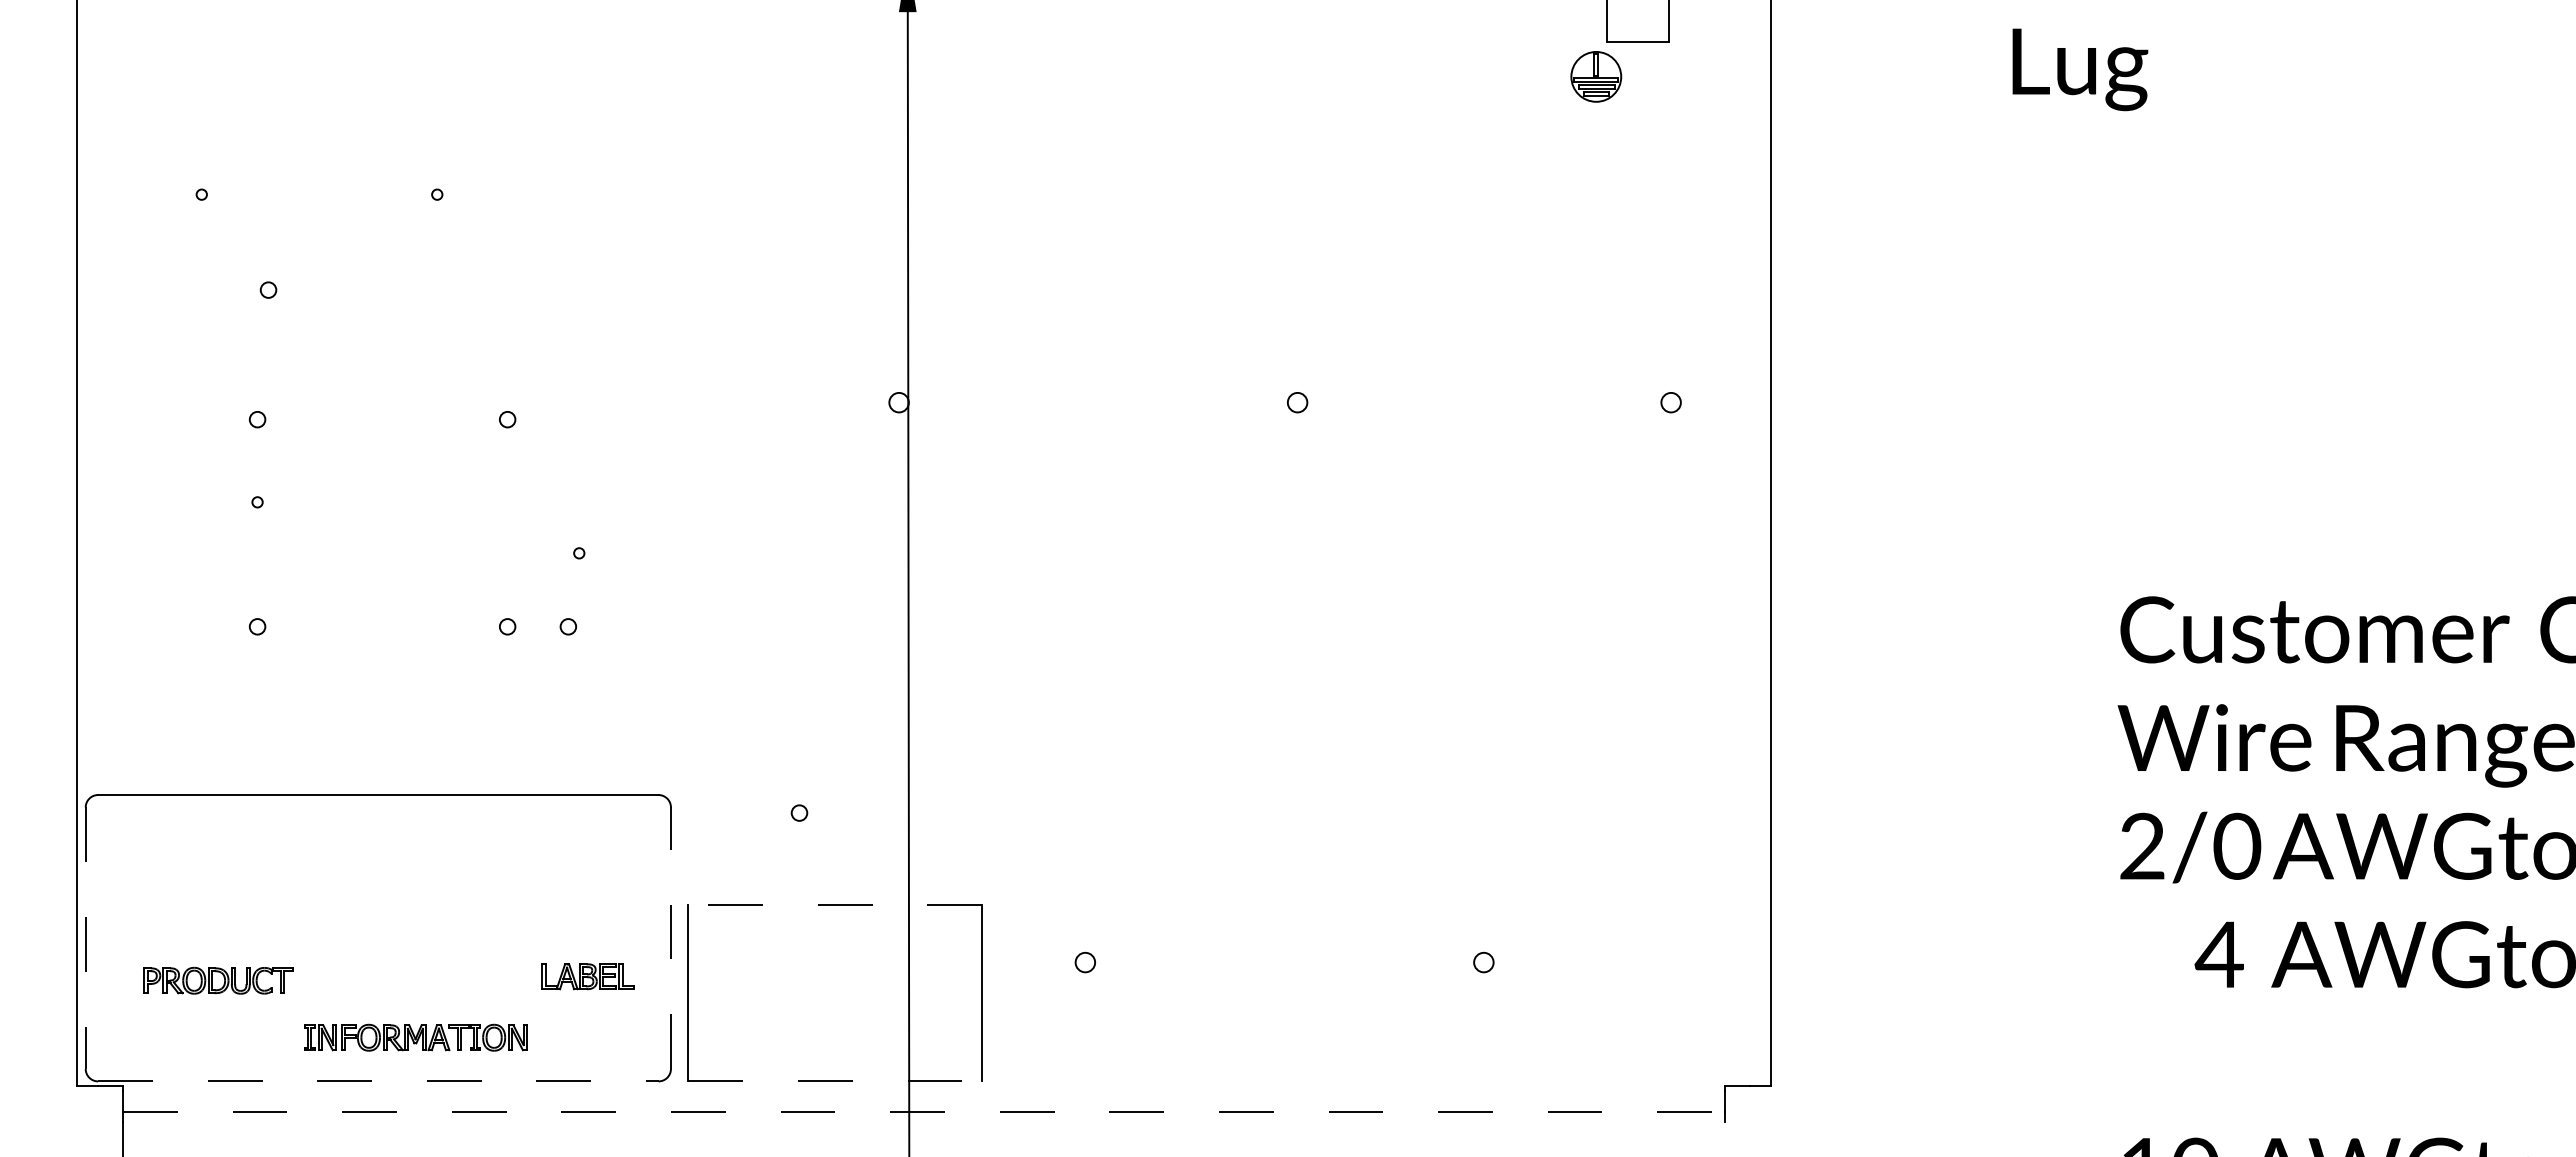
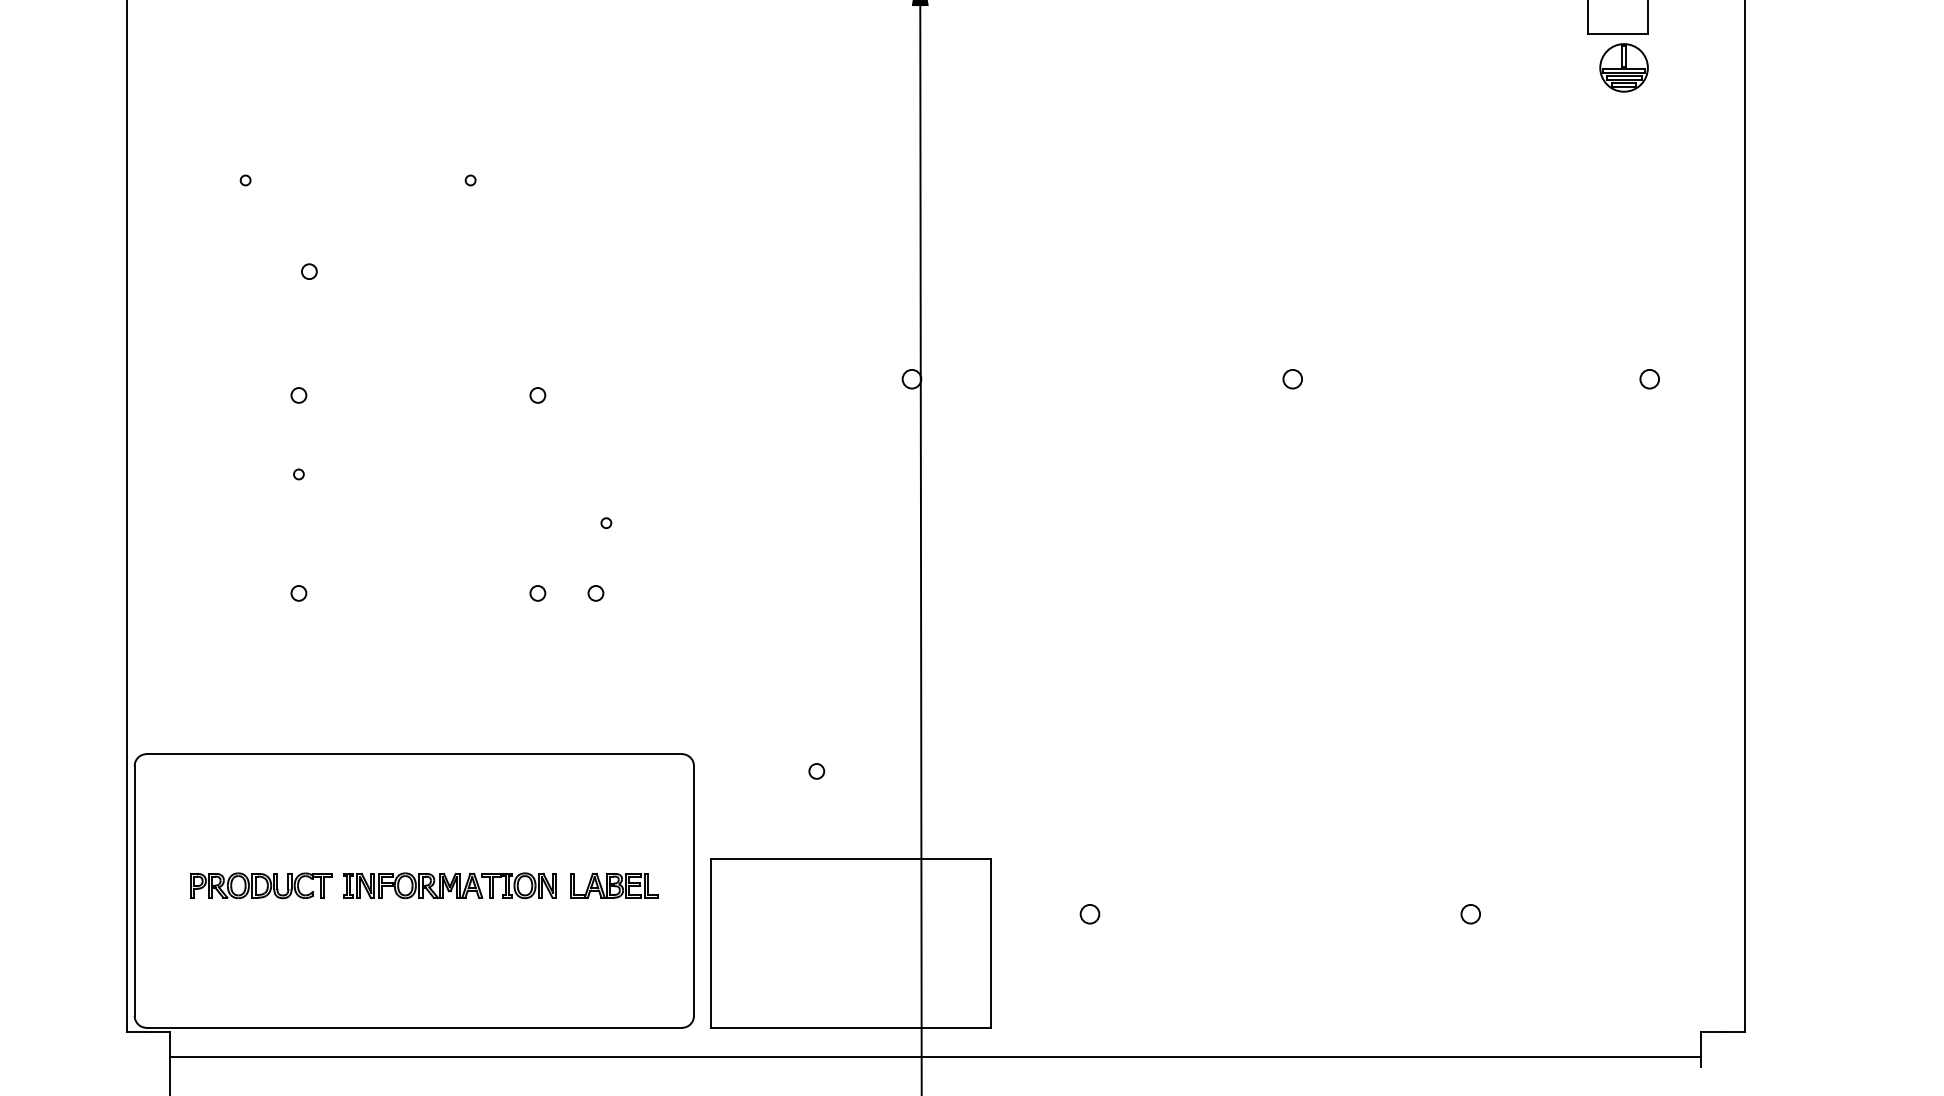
part: (1596, 76) -> (1624, 67), moved
line: (835, 905) -> (851, 859), dashed -> solid
line: (85, 938) -> (134, 891), dashed -> solid
line: (670, 938) -> (693, 891), dashed -> solid
part: (587, 976) -> (614, 885), moved
part: (218, 980) -> (261, 885), moved
part: (415, 1037) -> (449, 885), moved
line: (378, 1081) -> (414, 1027), dashed -> solid
line: (835, 1081) -> (851, 1027), dashed -> solid
line: (924, 1111) -> (936, 1056), dashed -> solid

